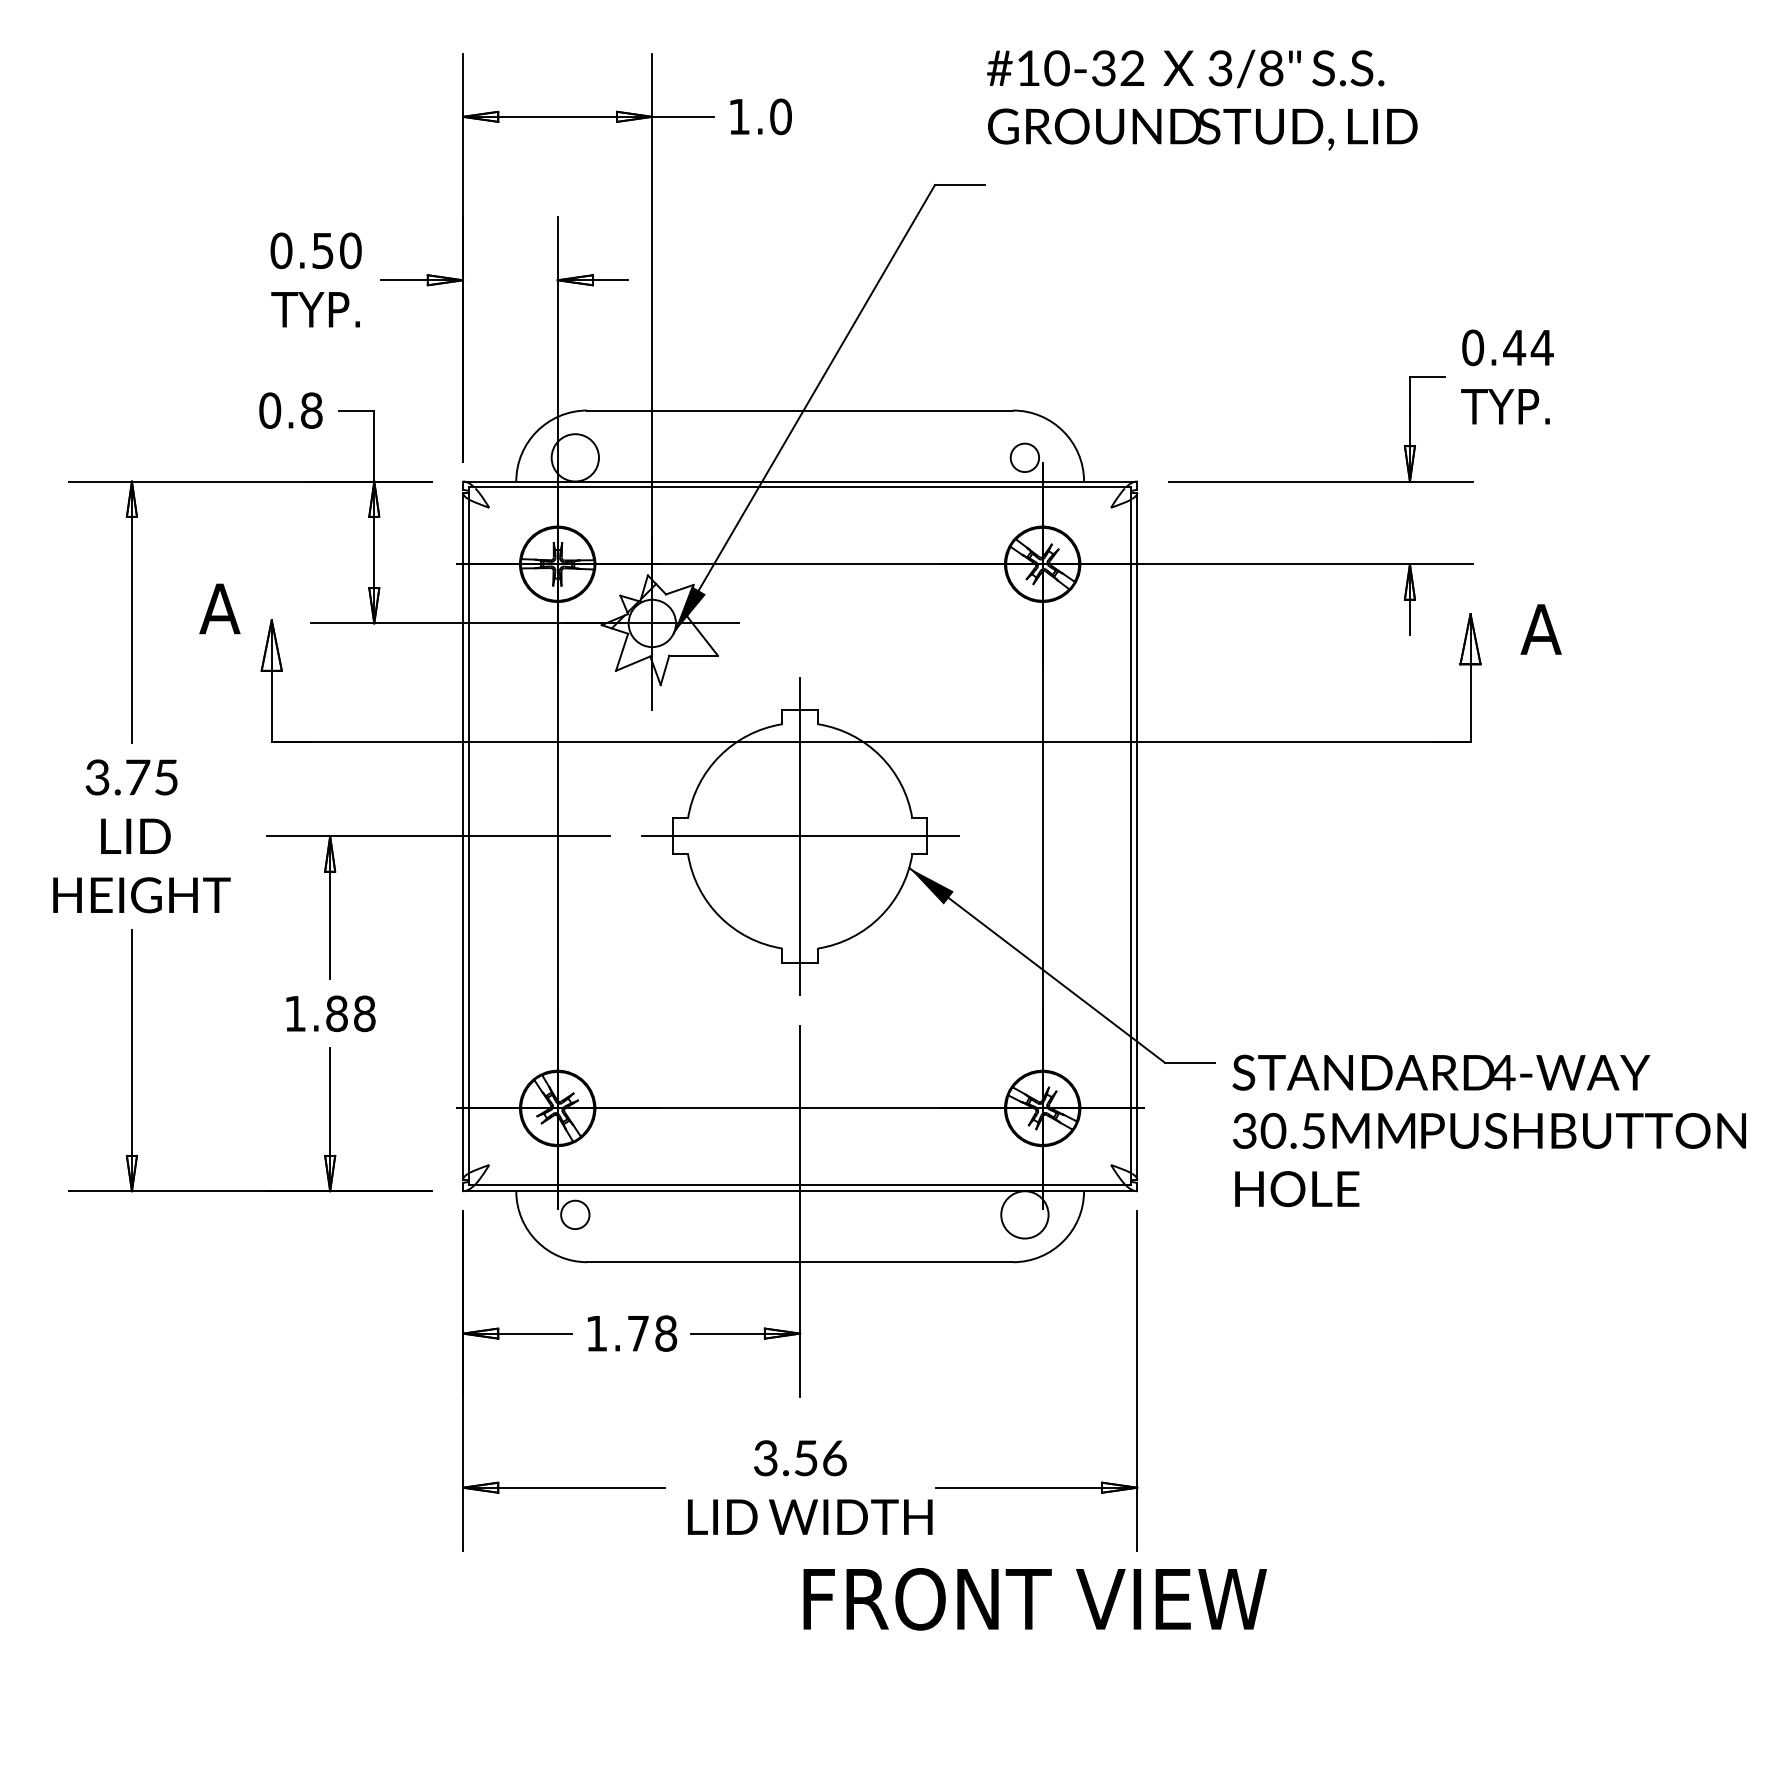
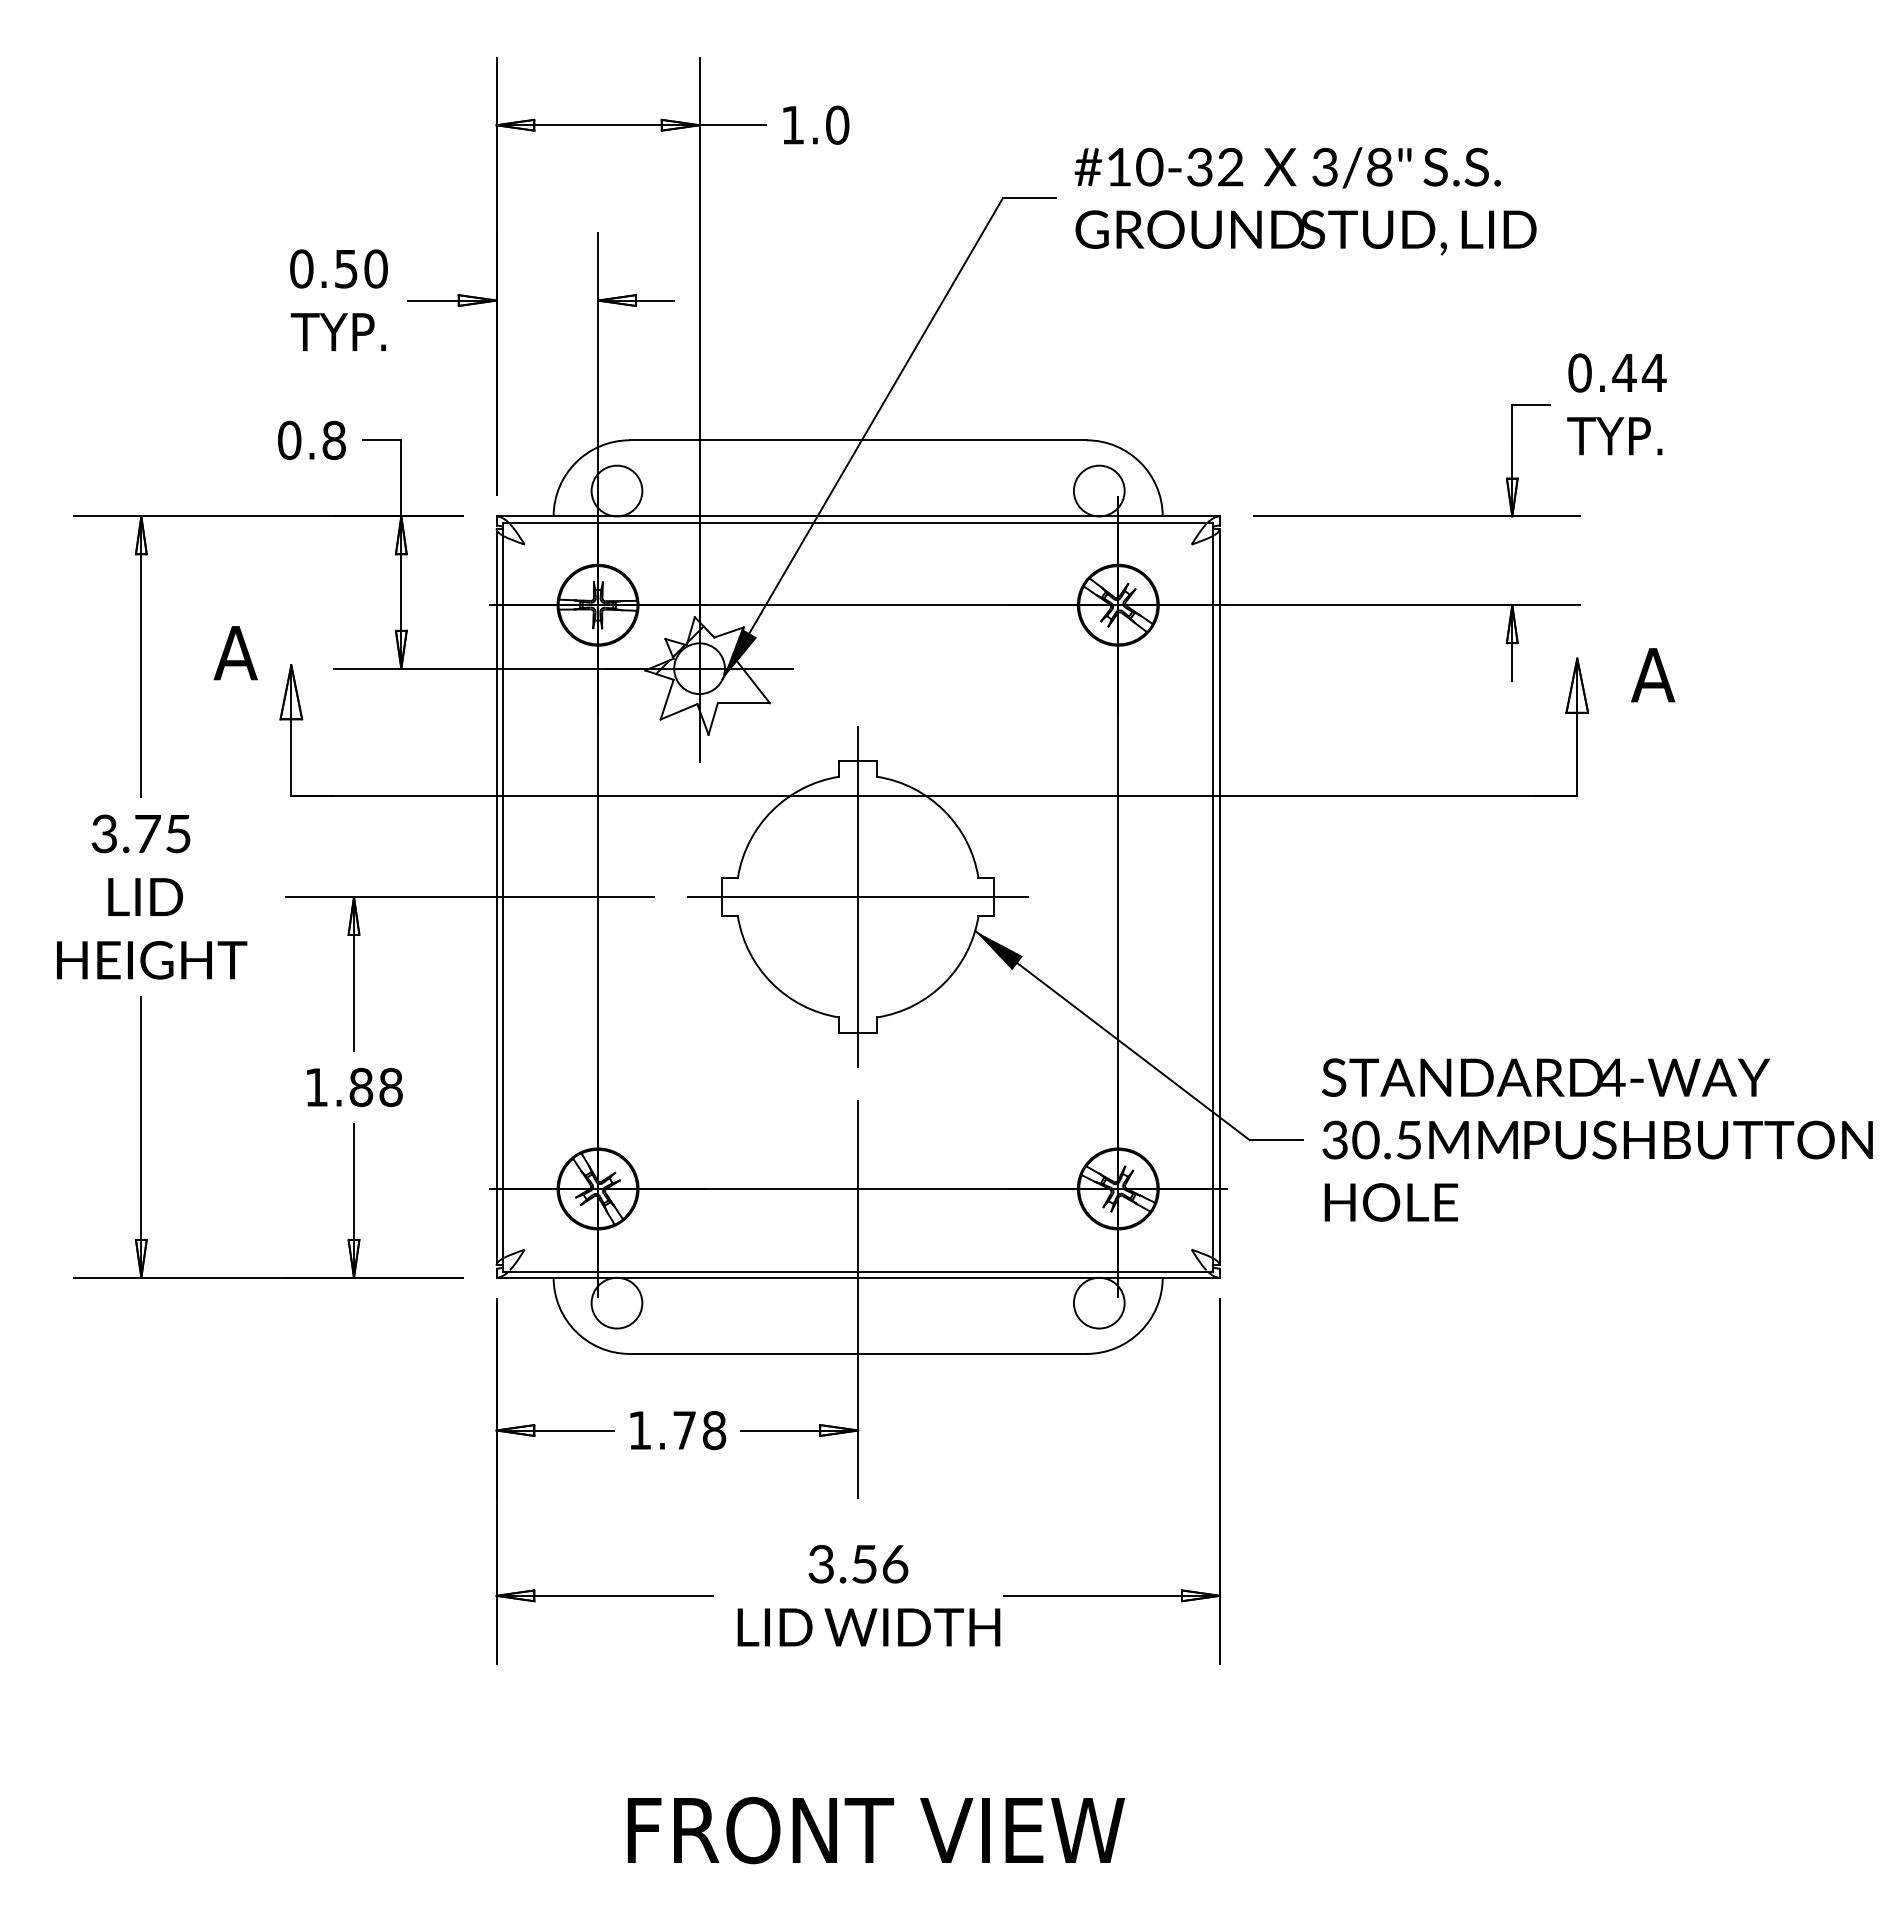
text: (1202, 100) -> (1305, 201), moved
circle: (1024, 457) -> (1098, 490), size x1.67
text: (1489, 1130) -> (1597, 1139), moved
circle: (574, 1214) -> (616, 1302), size x1.67
text: (1034, 1599) -> (875, 1830), moved

